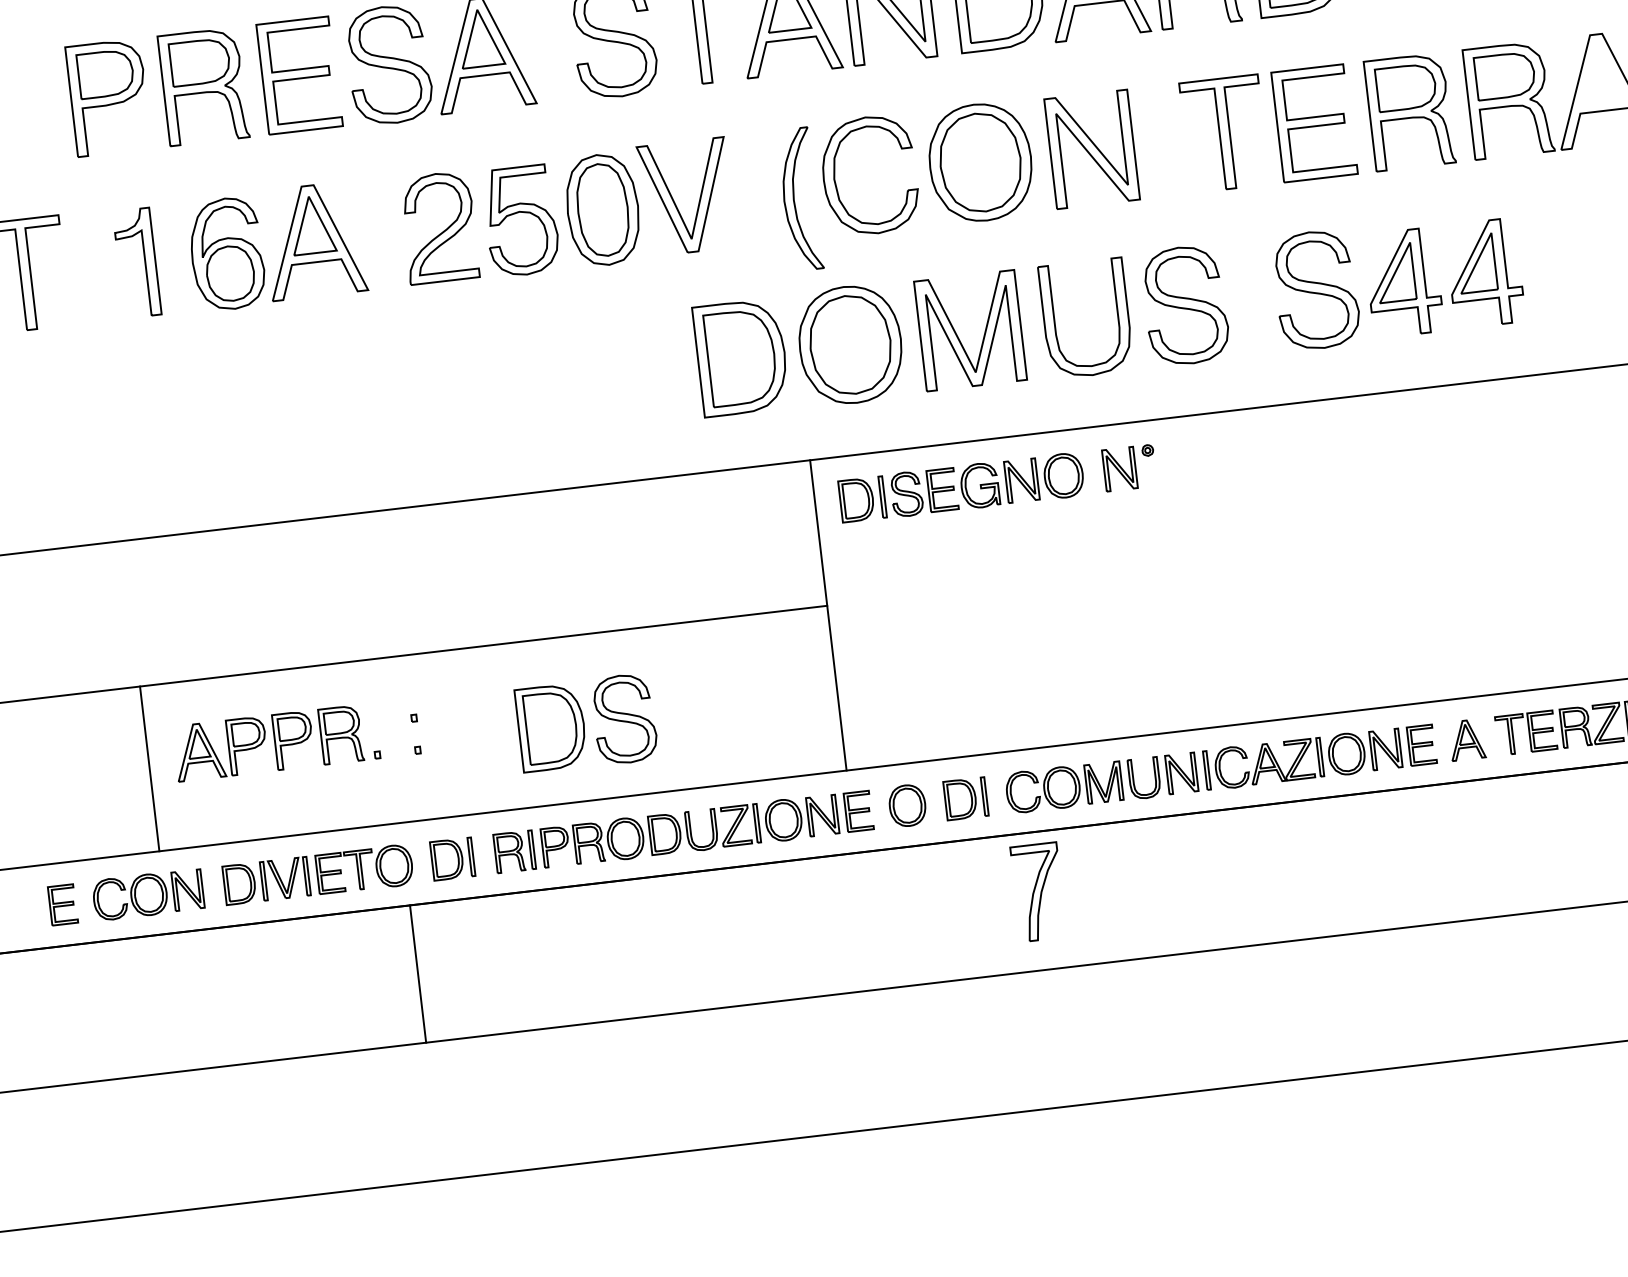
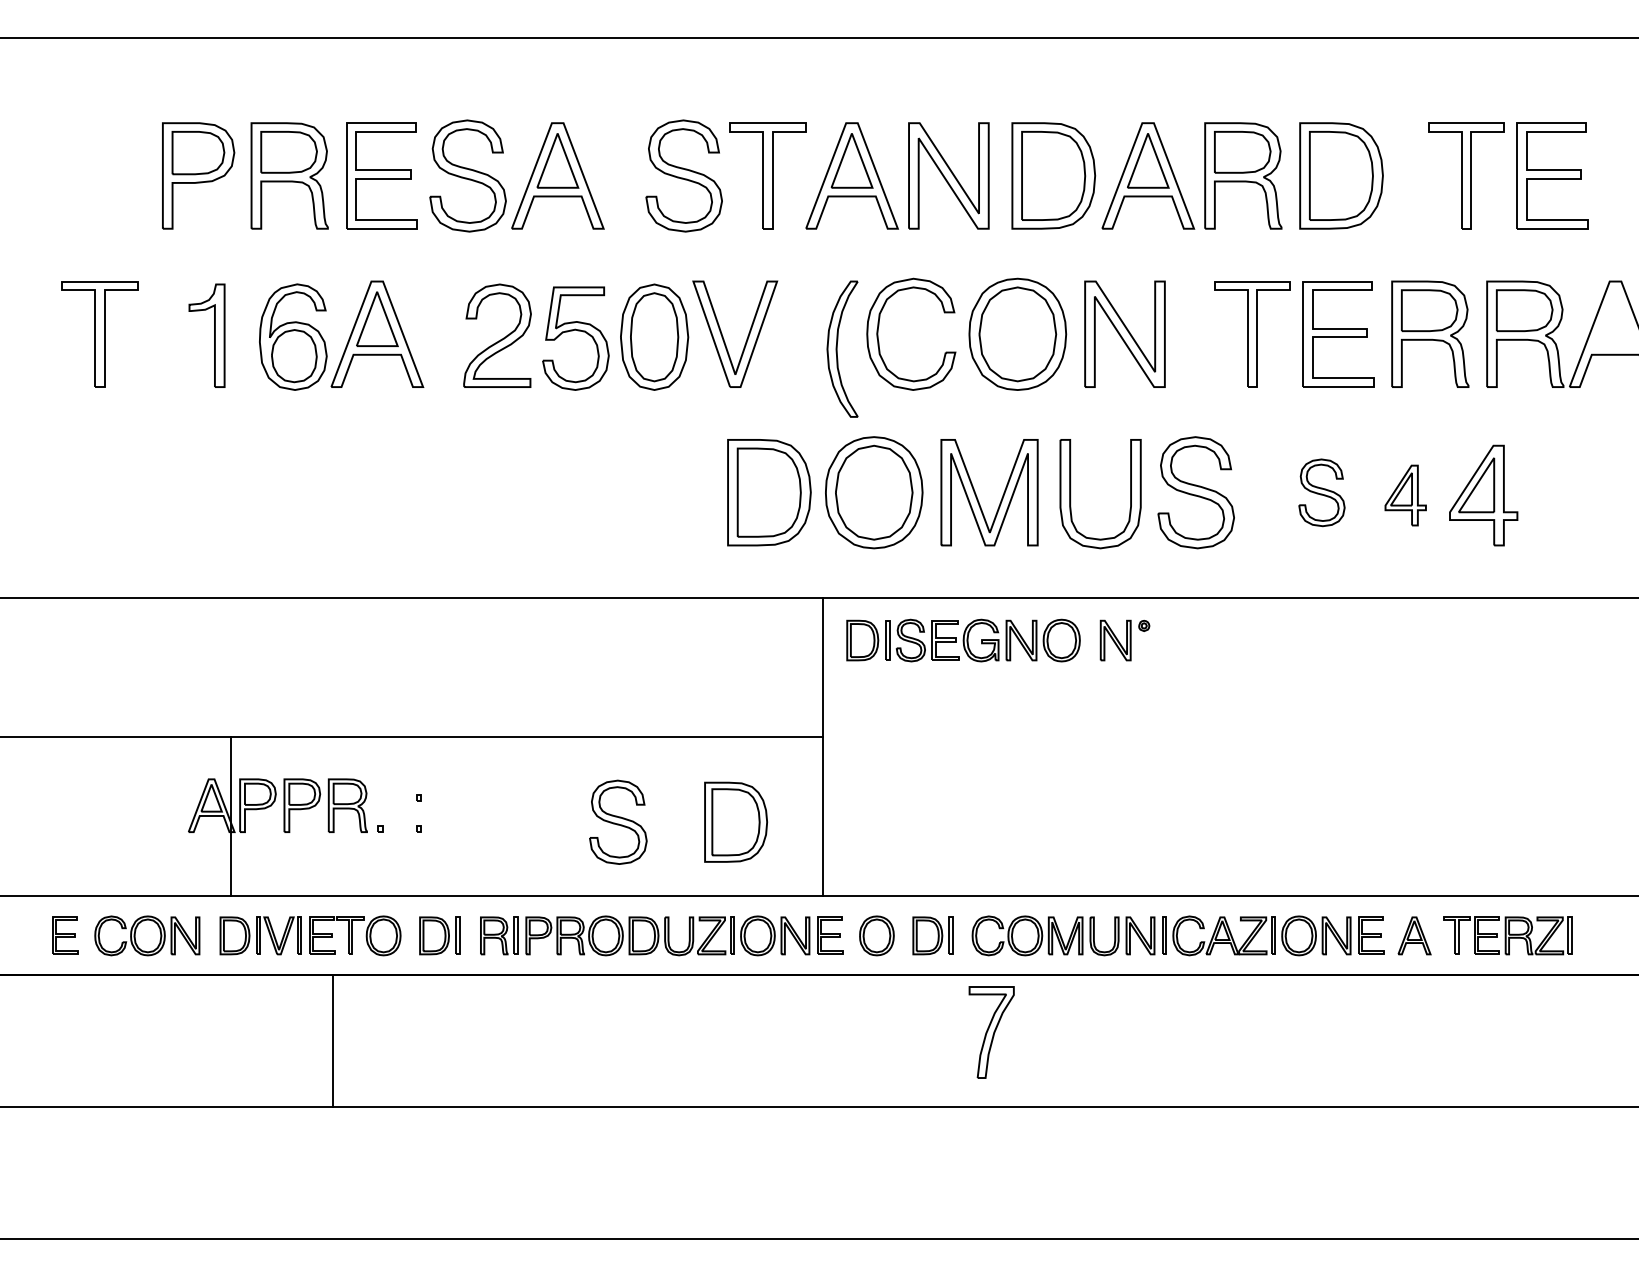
part: (1403, 282) -> (1405, 495), size x0.6
part: (1315, 289) -> (1321, 492), size x0.6
part: (550, 726) -> (735, 821), moved
line: (149, 768) -> (230, 816), moved
line: (418, 973) -> (333, 1040), moved

